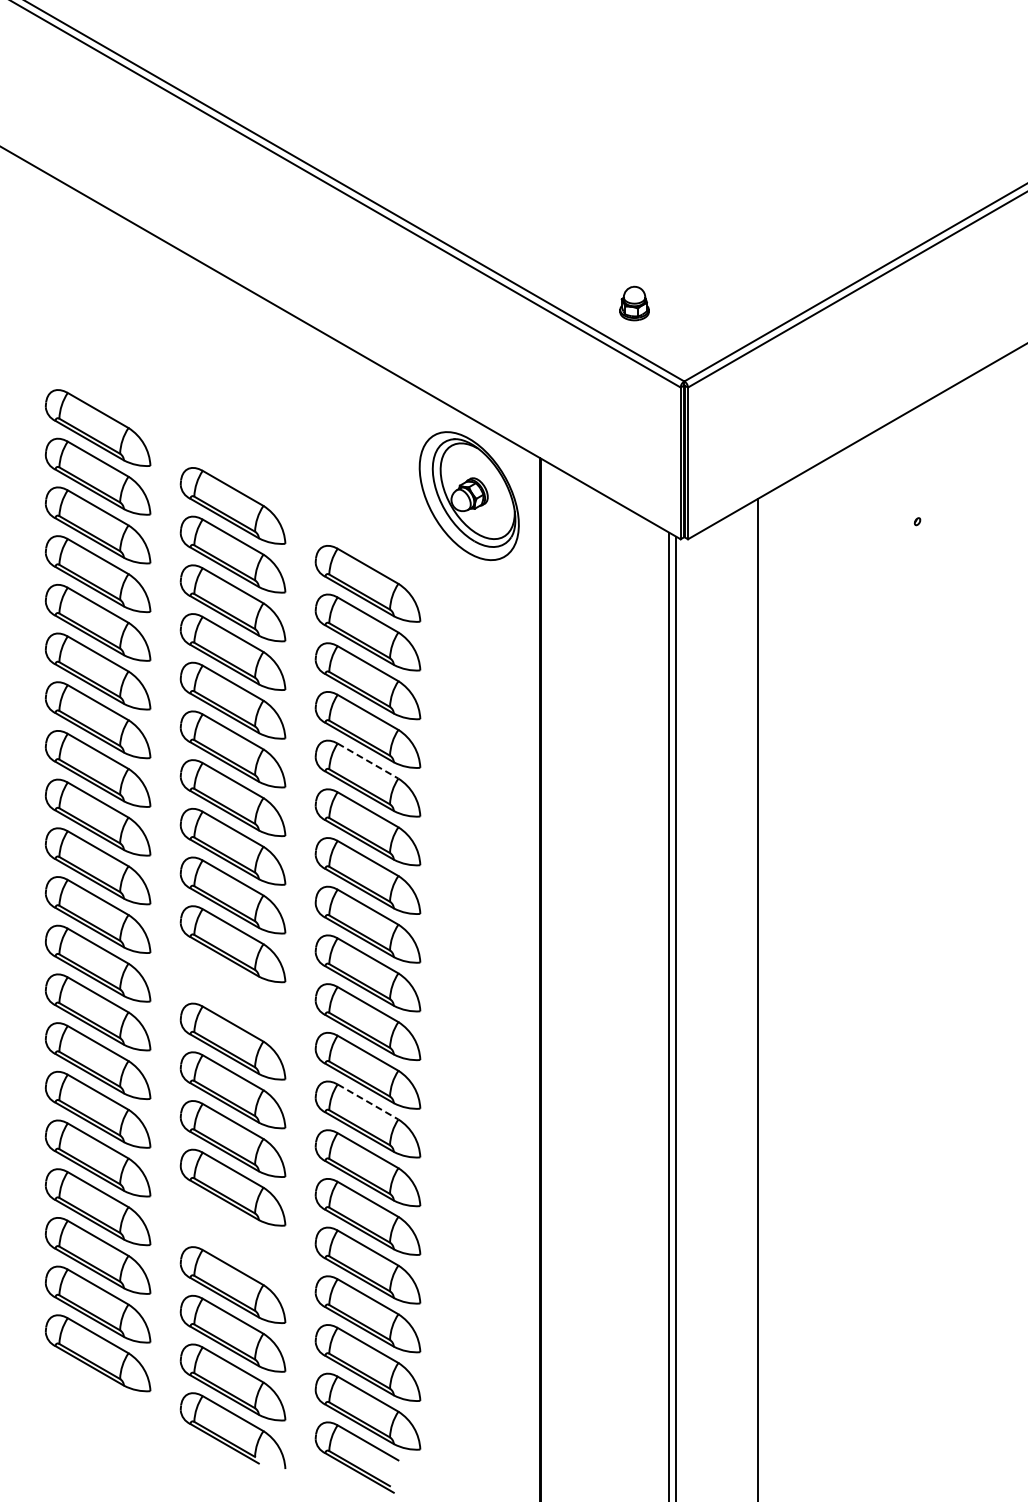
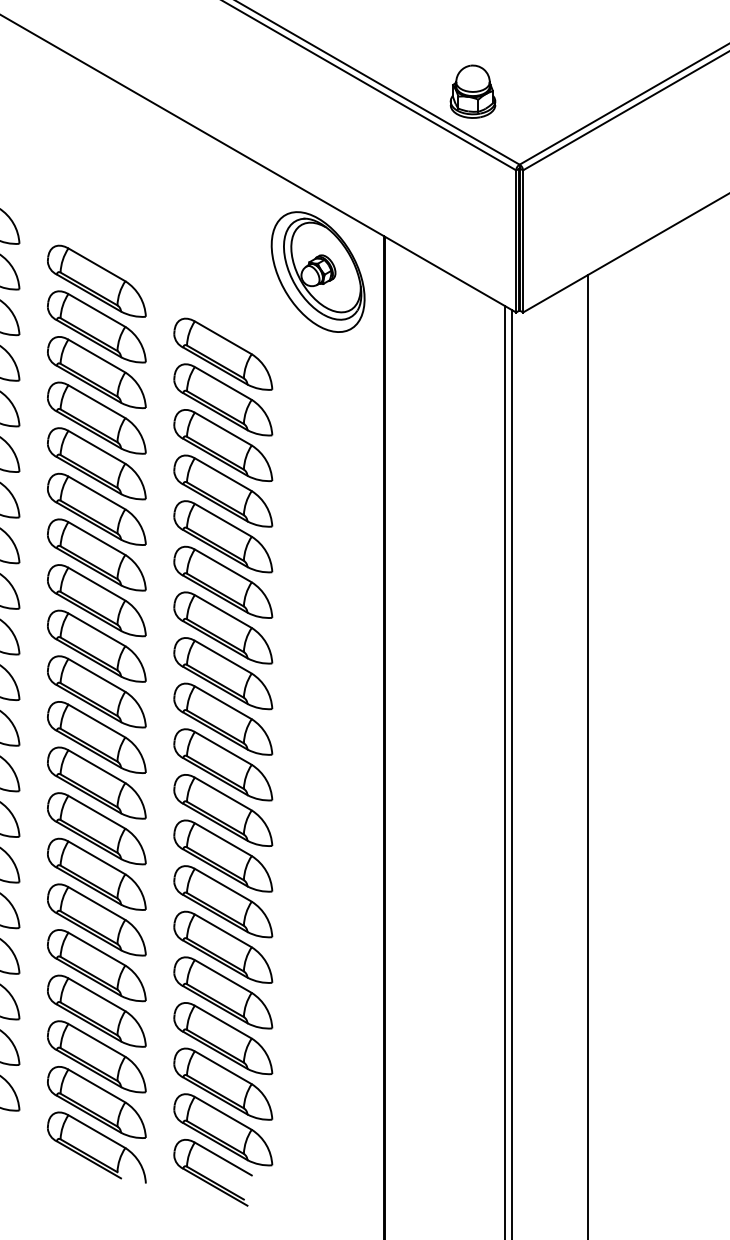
part: (634, 303) -> (472, 91), size x1.67
line: (368, 761) -> (223, 520), dashed -> solid
part: (232, 992) -> (96, 737), added
line: (368, 1102) -> (223, 840), dashed -> solid
part: (232, 1236) -> (96, 965), added

